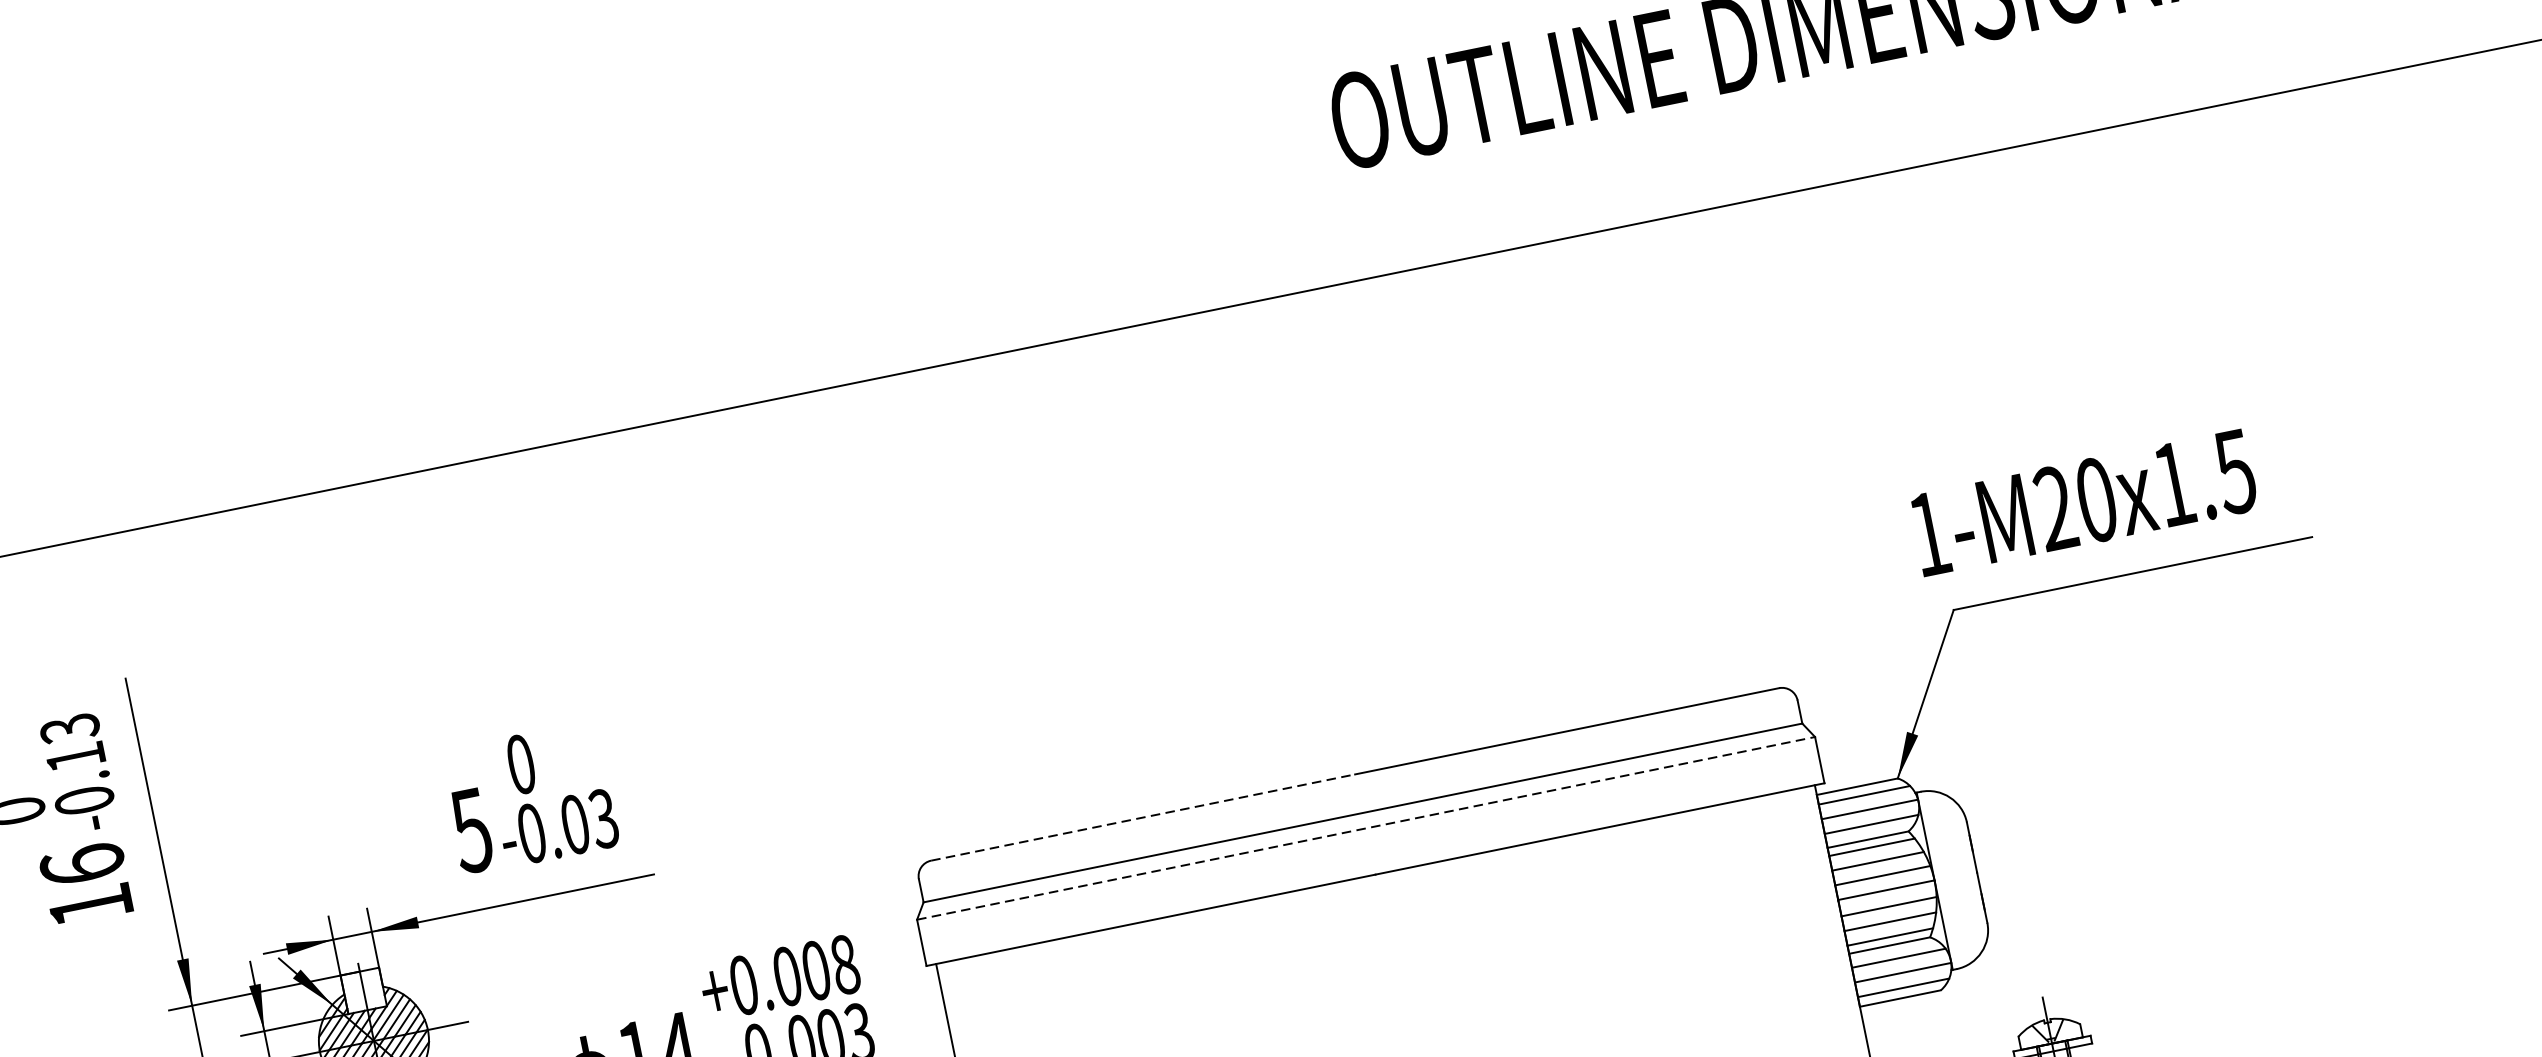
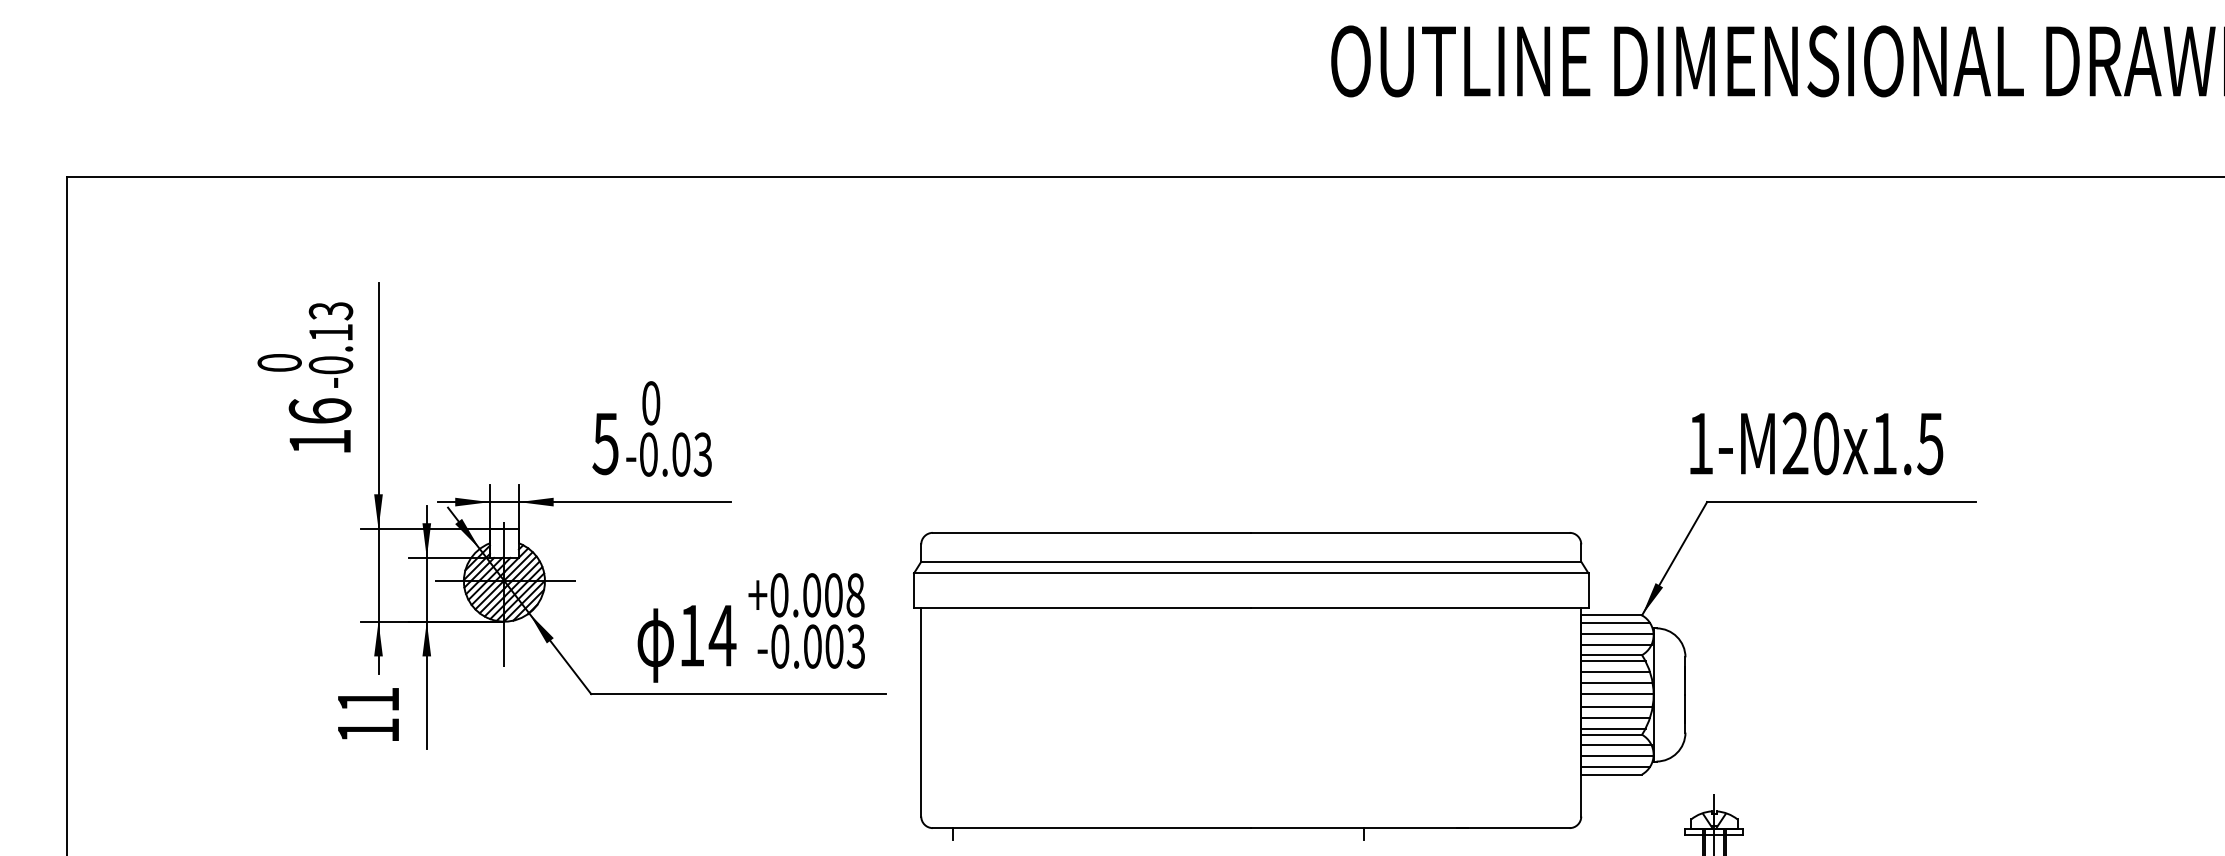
line: (1143, 816) -> (1092, 532), dashed -> solid
line: (1366, 828) -> (1251, 573), dashed -> solid

